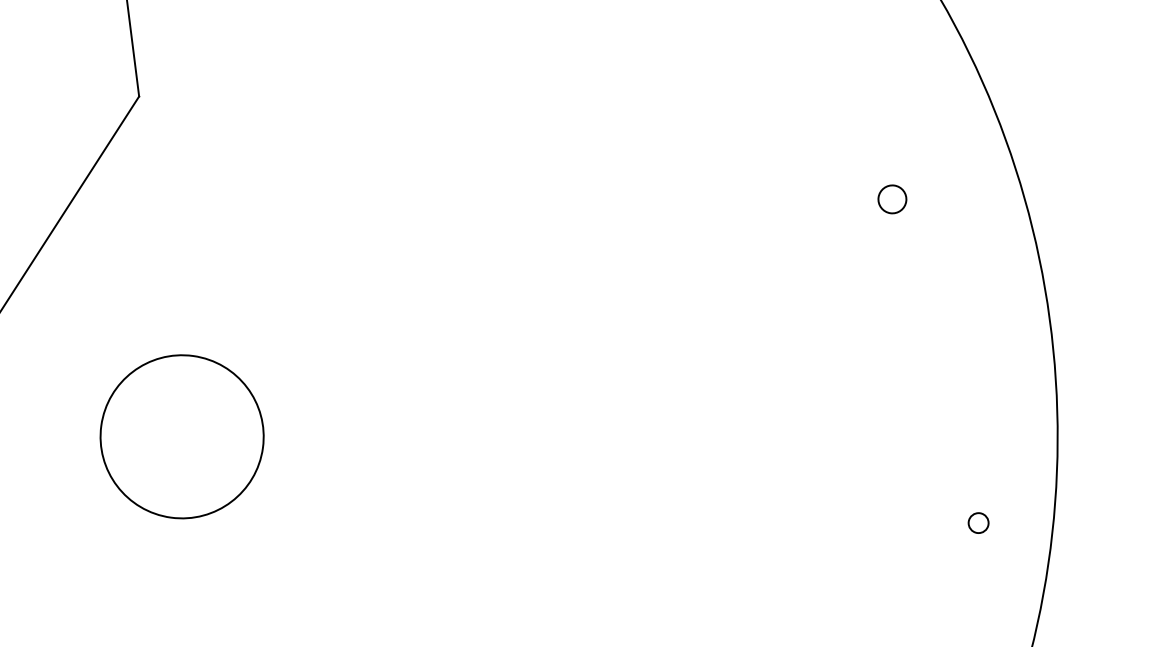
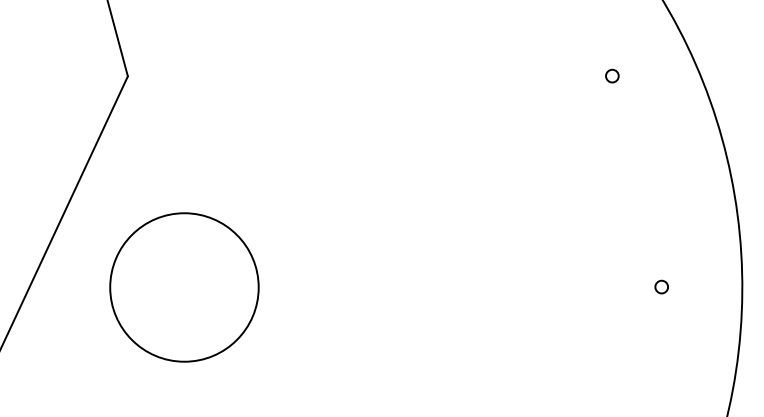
circle: (892, 198) -> (612, 75), size x0.71
circle: (182, 436) -> (184, 287), size x1.43
circle: (978, 522) -> (661, 286), moved

